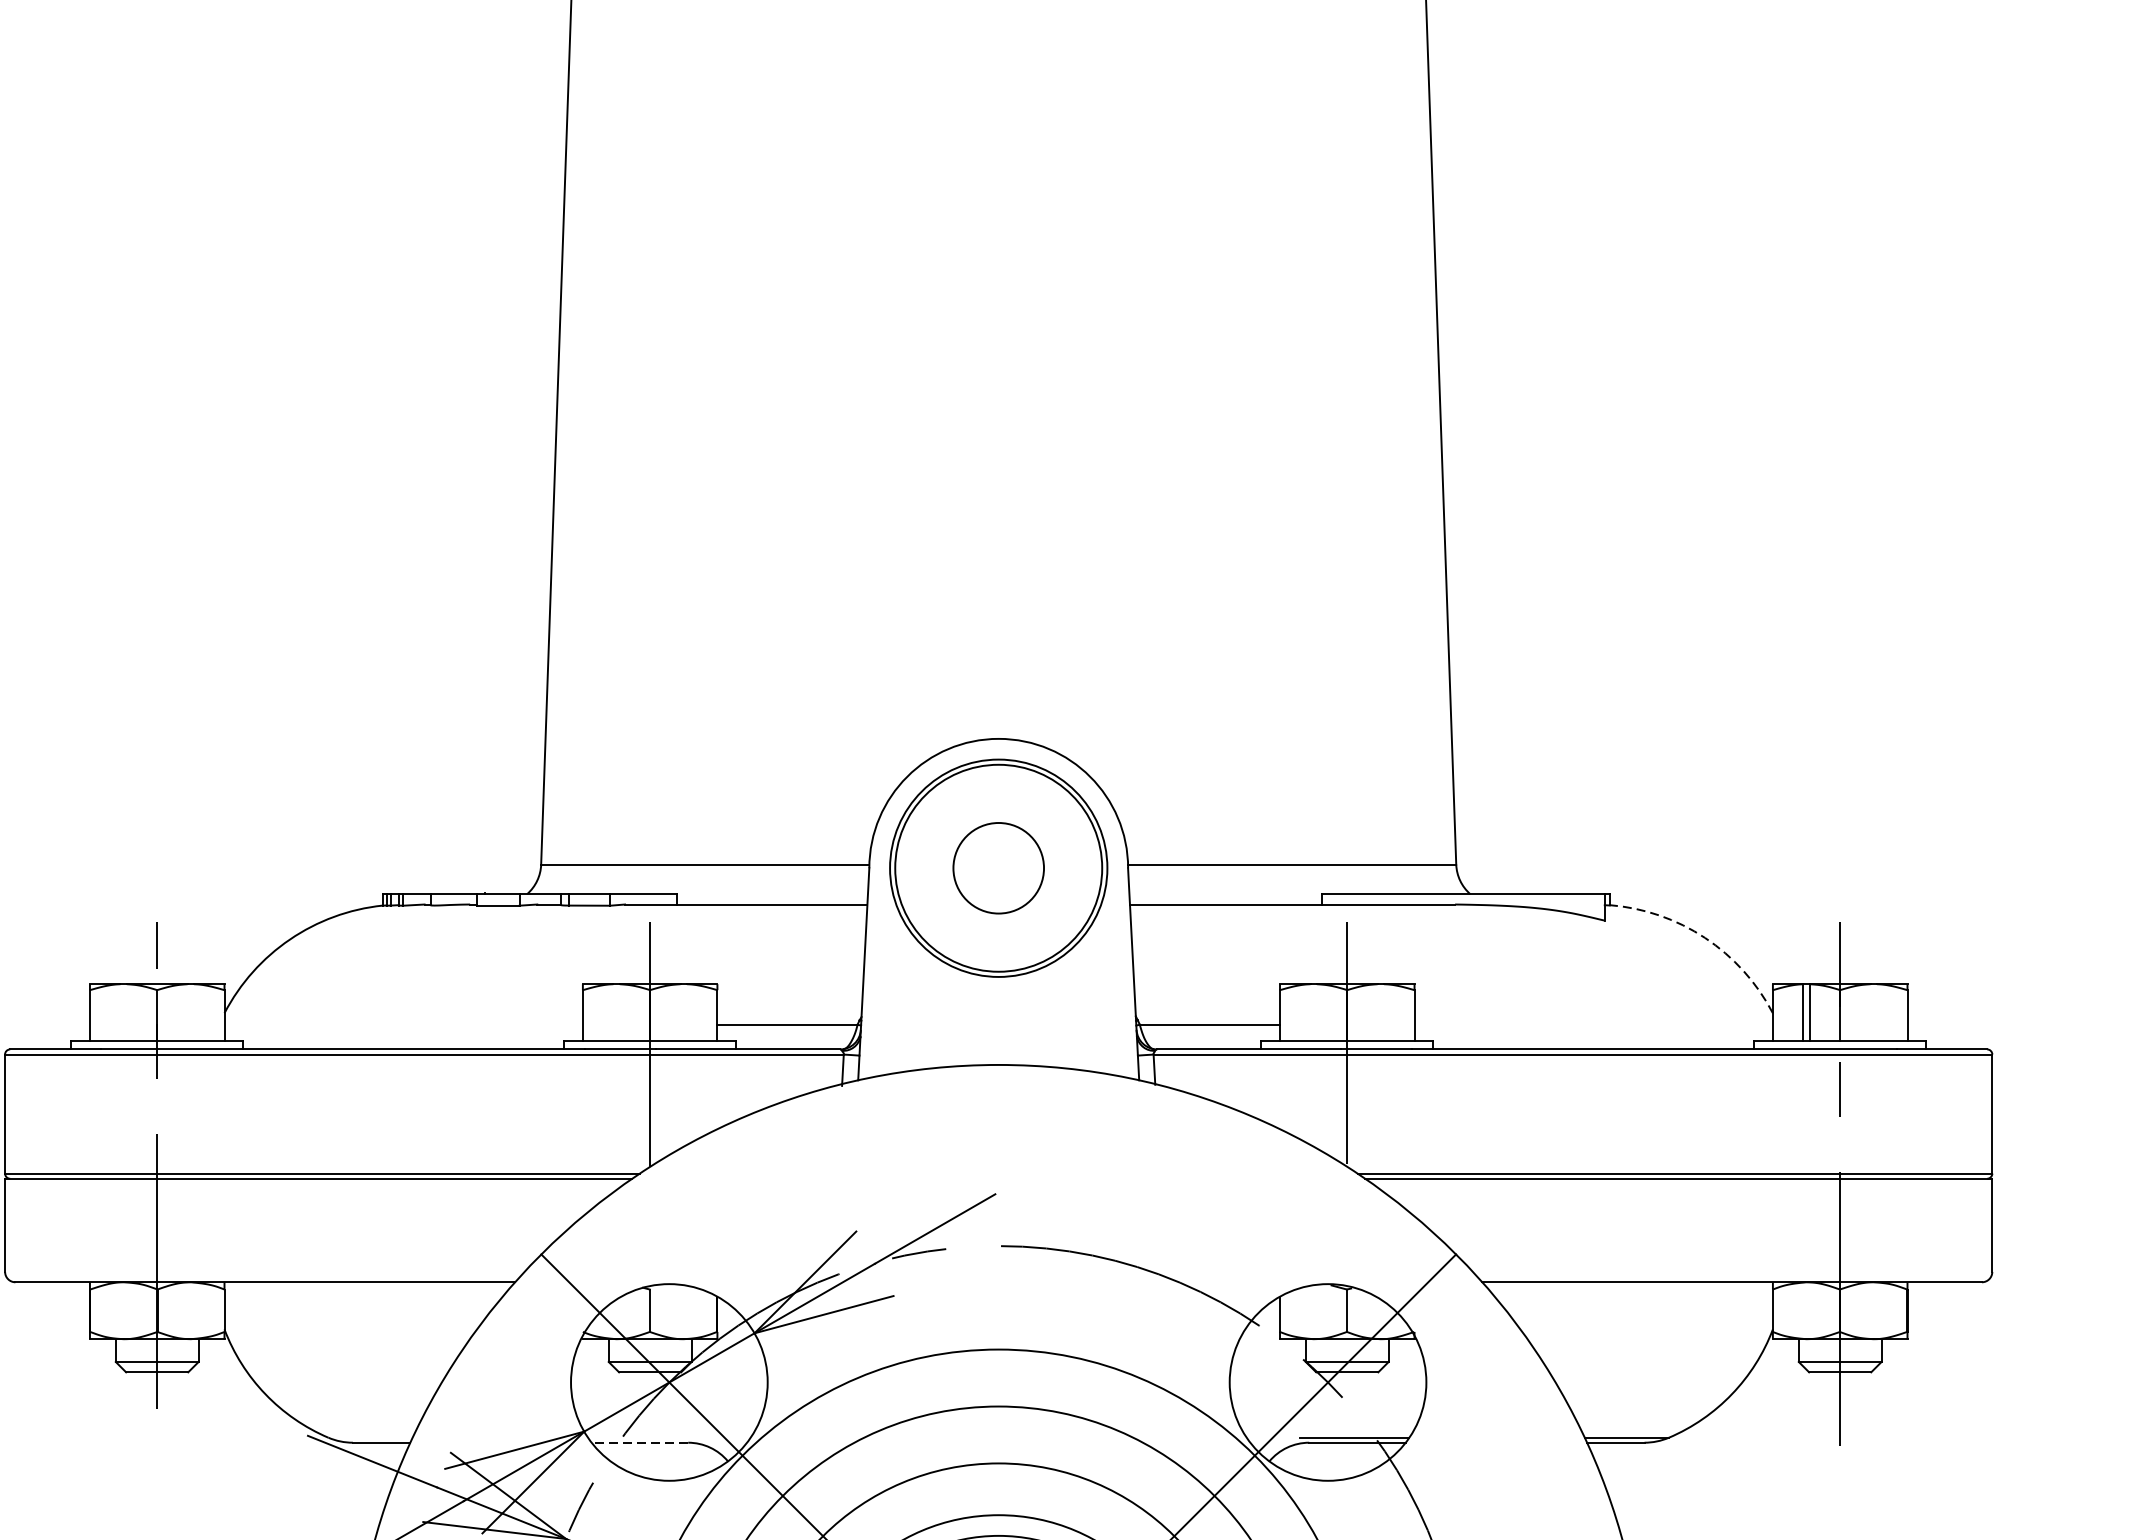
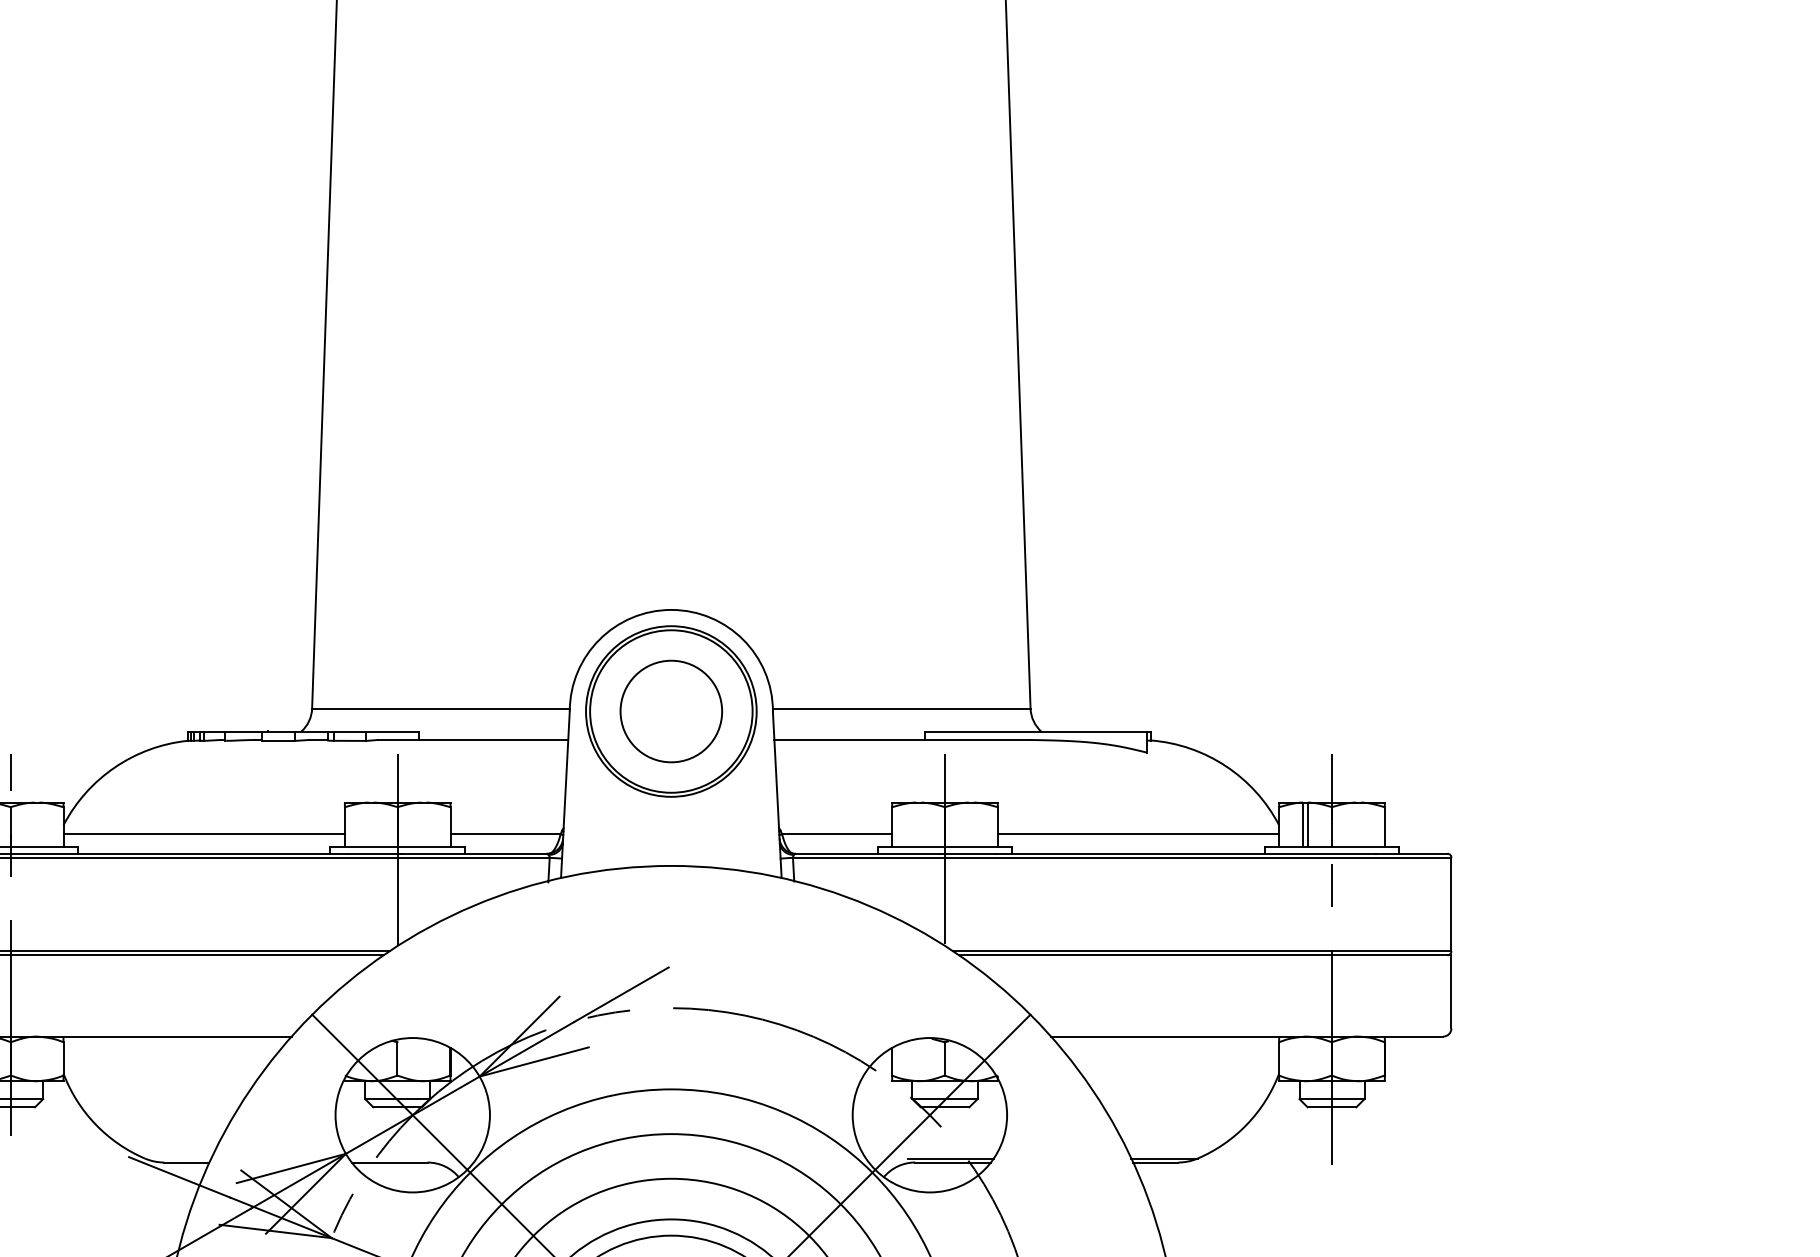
circle: (998, 868) -> (671, 711), size x1.43
arc: (1704, 938) -> (1225, 766), dashed -> solid
line: (402, 1024) -> (203, 834), added
line: (1593, 1024) -> (1138, 834), added
line: (639, 1442) -> (389, 1162), dashed -> solid

